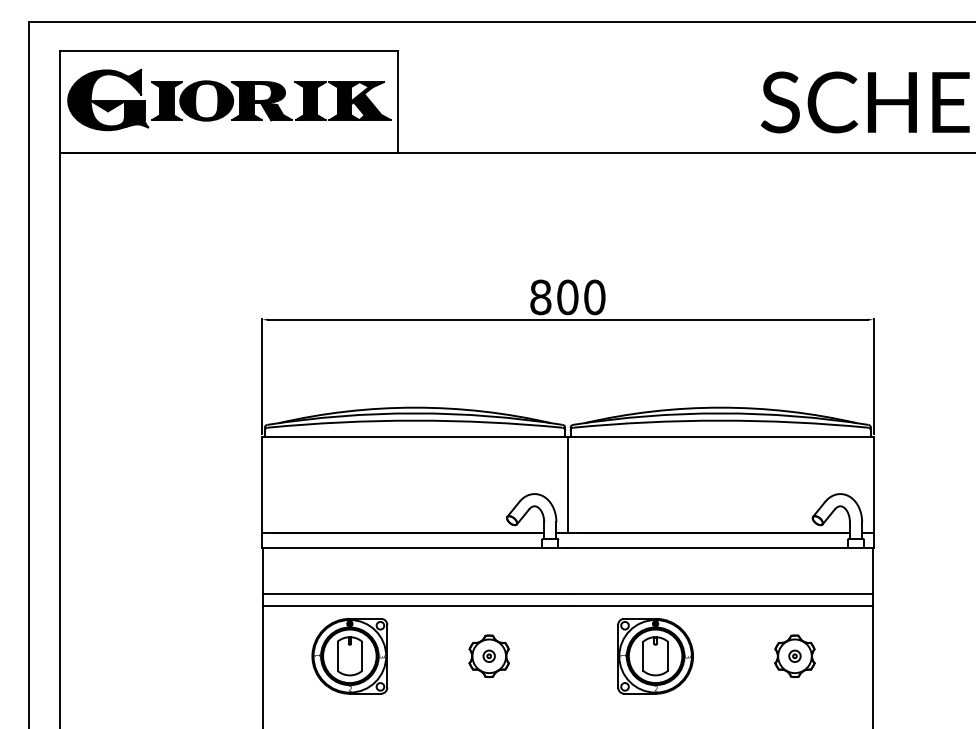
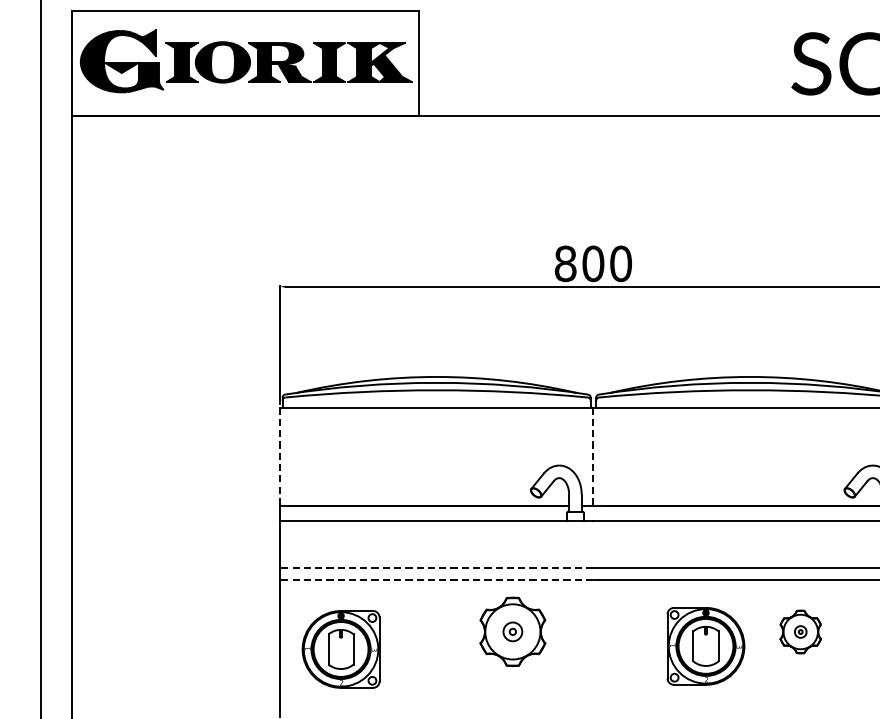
line: (262, 485) -> (280, 456), solid -> dashed
line: (567, 485) -> (593, 456), solid -> dashed
line: (414, 594) -> (436, 568), solid -> dashed
line: (414, 605) -> (436, 579), solid -> dashed
part: (349, 656) -> (340, 649), moved
part: (488, 656) -> (512, 632), size x1.6
part: (655, 656) -> (705, 646), moved
part: (794, 656) -> (800, 632), moved

